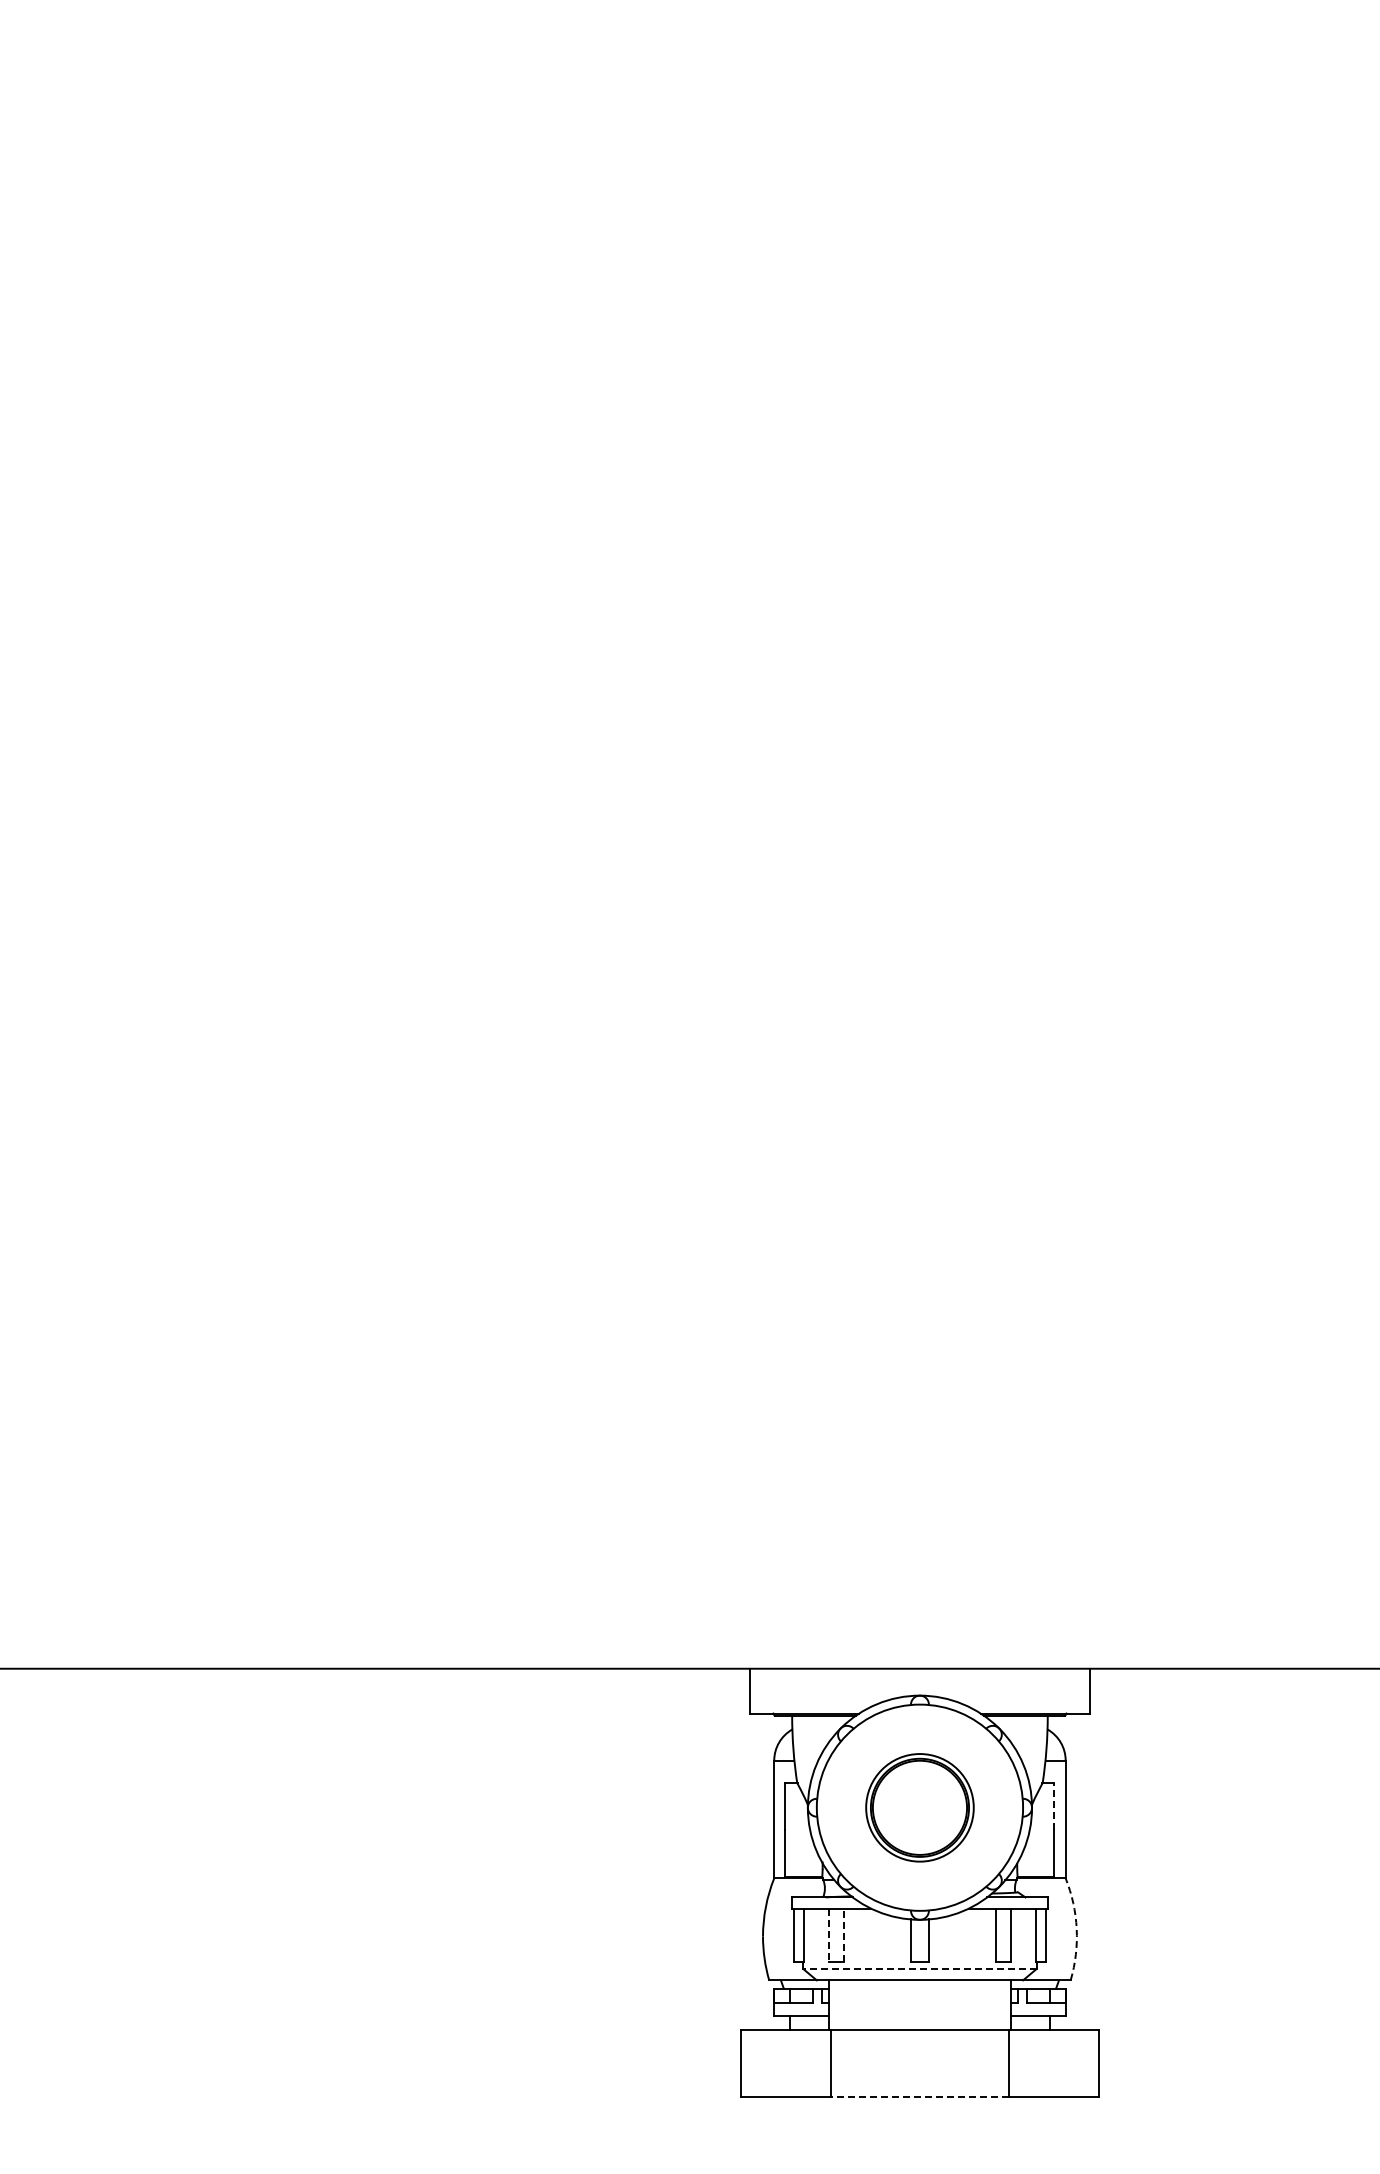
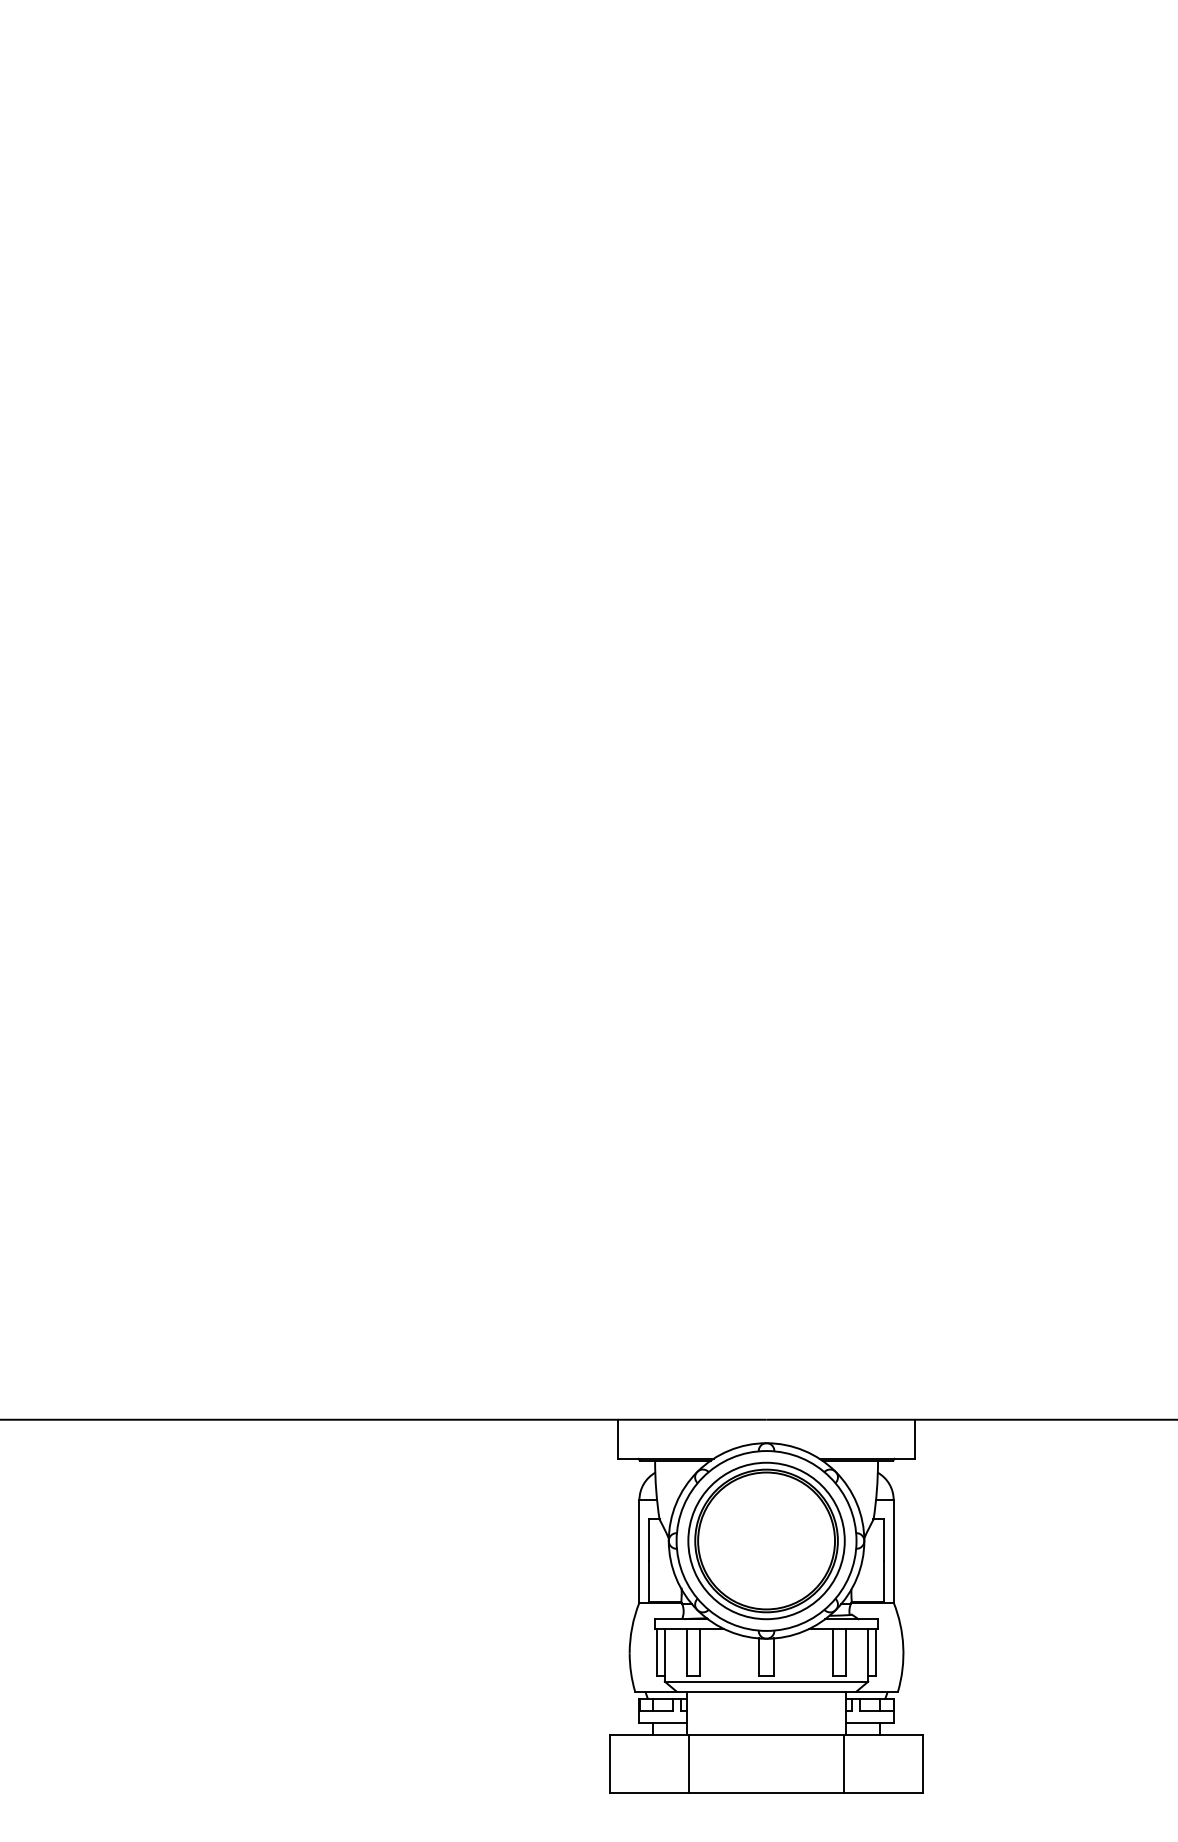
line: (1054, 1806) -> (883, 1539), dashed -> solid
part: (919, 1807) -> (766, 1540), size x1.67
arc: (1076, 1928) -> (903, 1646), dashed -> solid
line: (828, 1935) -> (686, 1652), dashed -> solid
line: (844, 1935) -> (700, 1652), dashed -> solid
line: (919, 1969) -> (766, 1682), dashed -> solid
line: (919, 2096) -> (766, 1792), dashed -> solid

